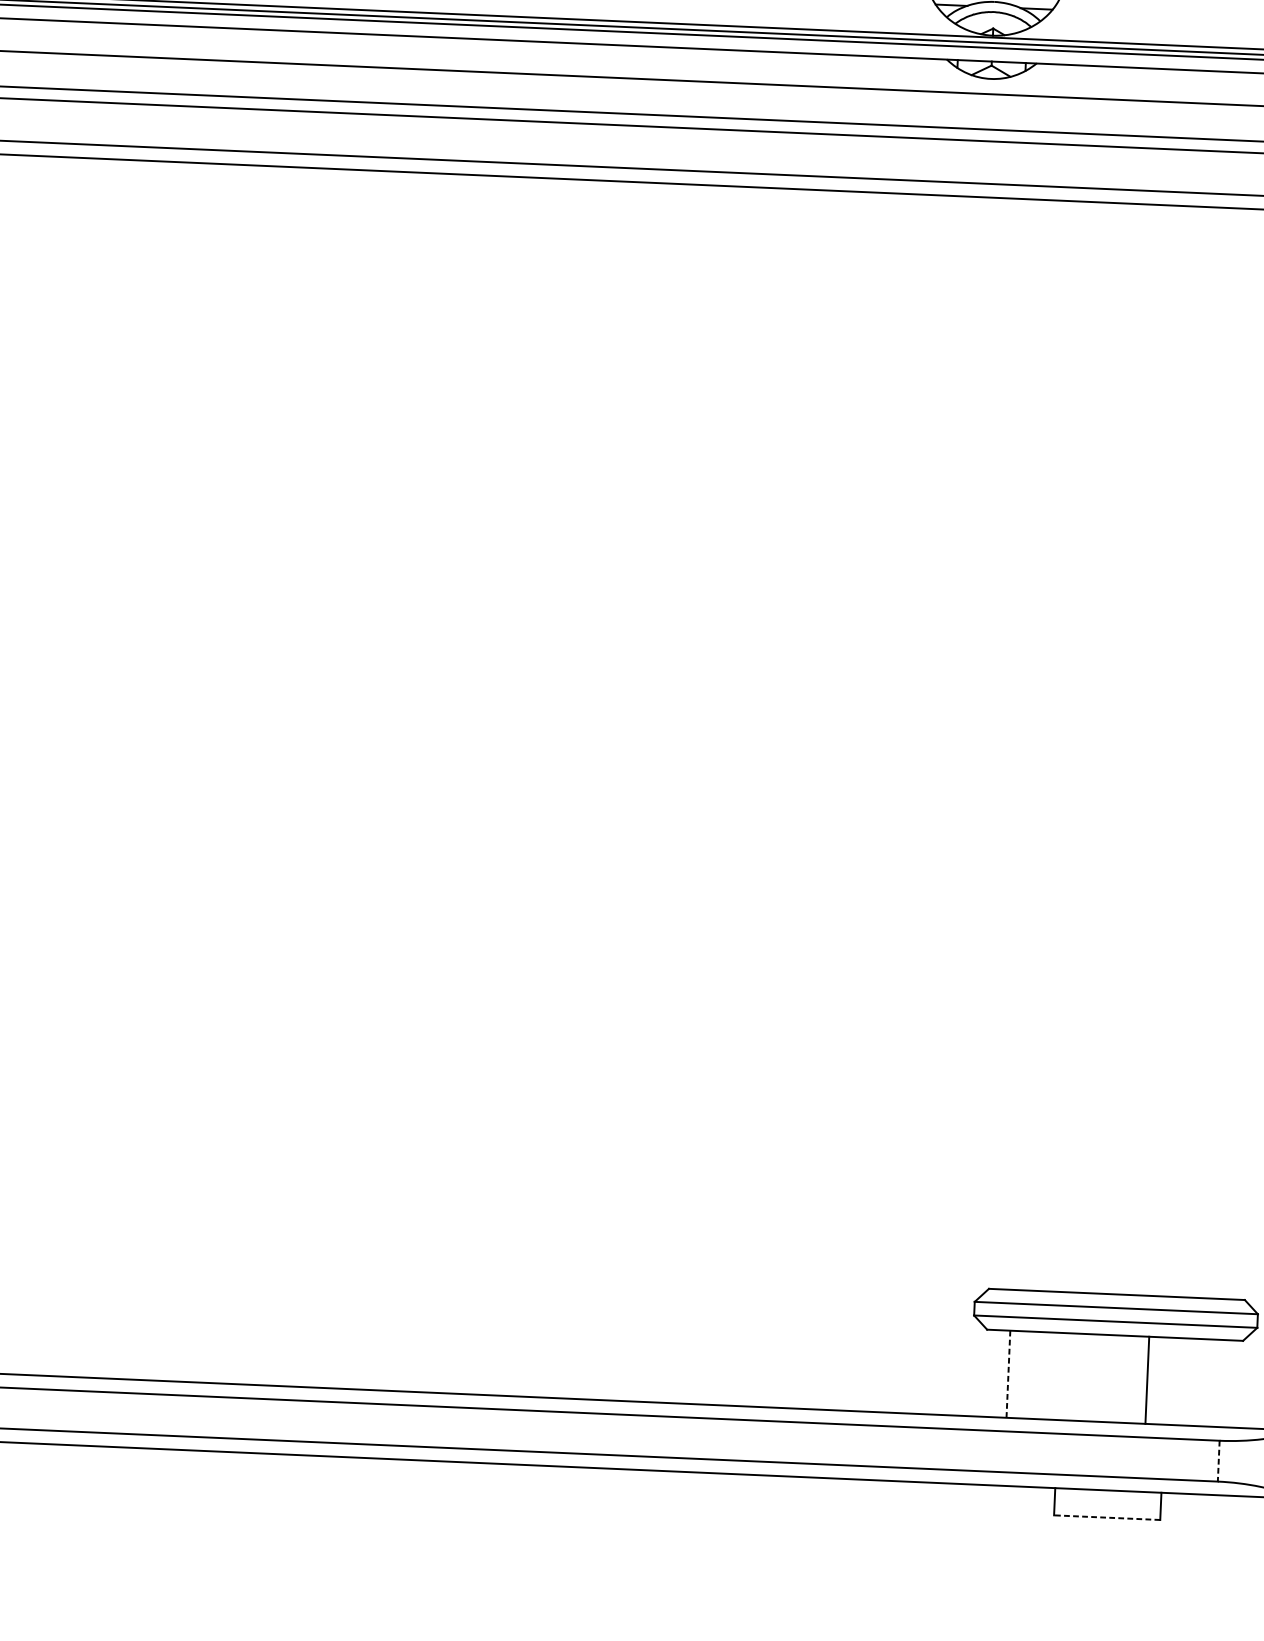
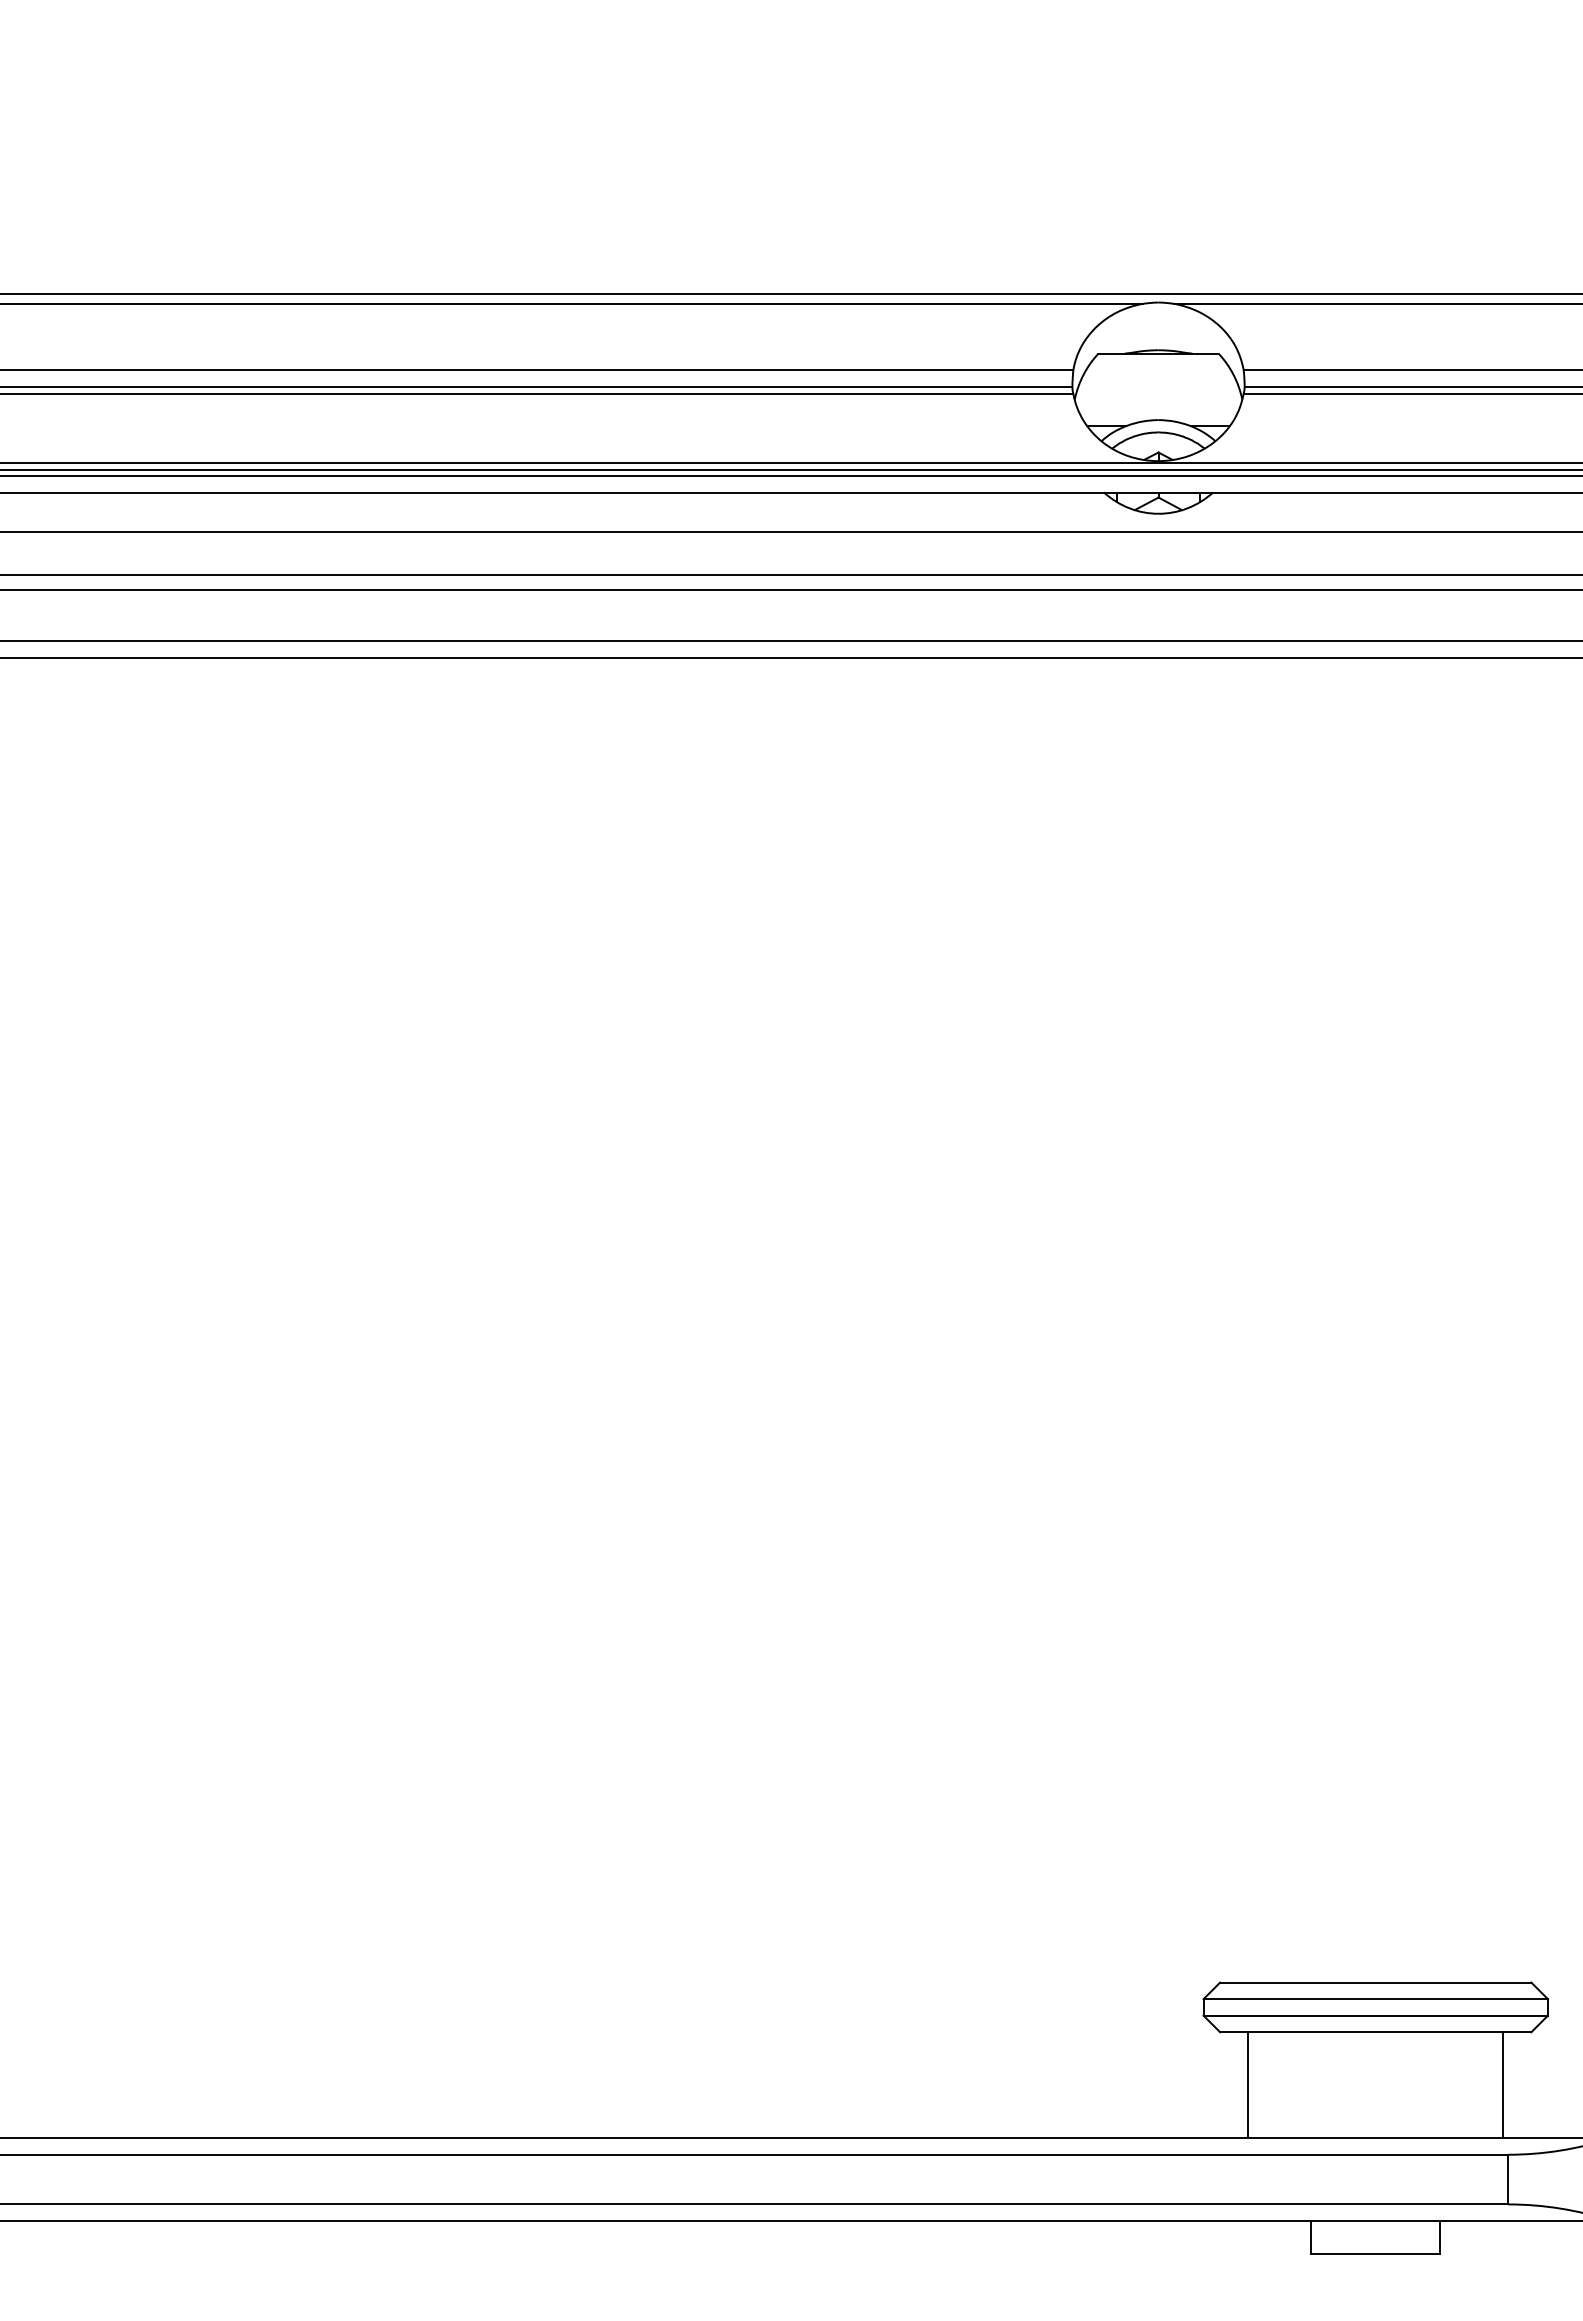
line: (1008, 1374) -> (1248, 2085), dashed -> solid
line: (1147, 1380) -> (1503, 2085), moved
line: (1218, 1461) -> (1508, 2179), dashed -> solid
line: (1106, 1518) -> (1375, 2254), dashed -> solid

